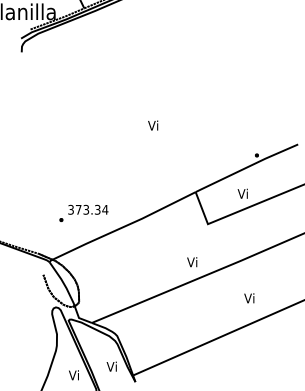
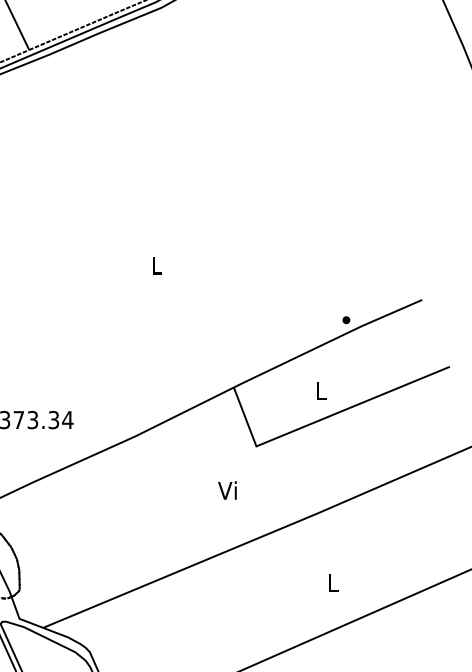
text: (153, 125) -> (156, 265), Vi -> L
text: (242, 193) -> (319, 390), Vi -> L
text: (192, 262) -> (228, 491), moved
text: (249, 298) -> (332, 582), Vi -> L

